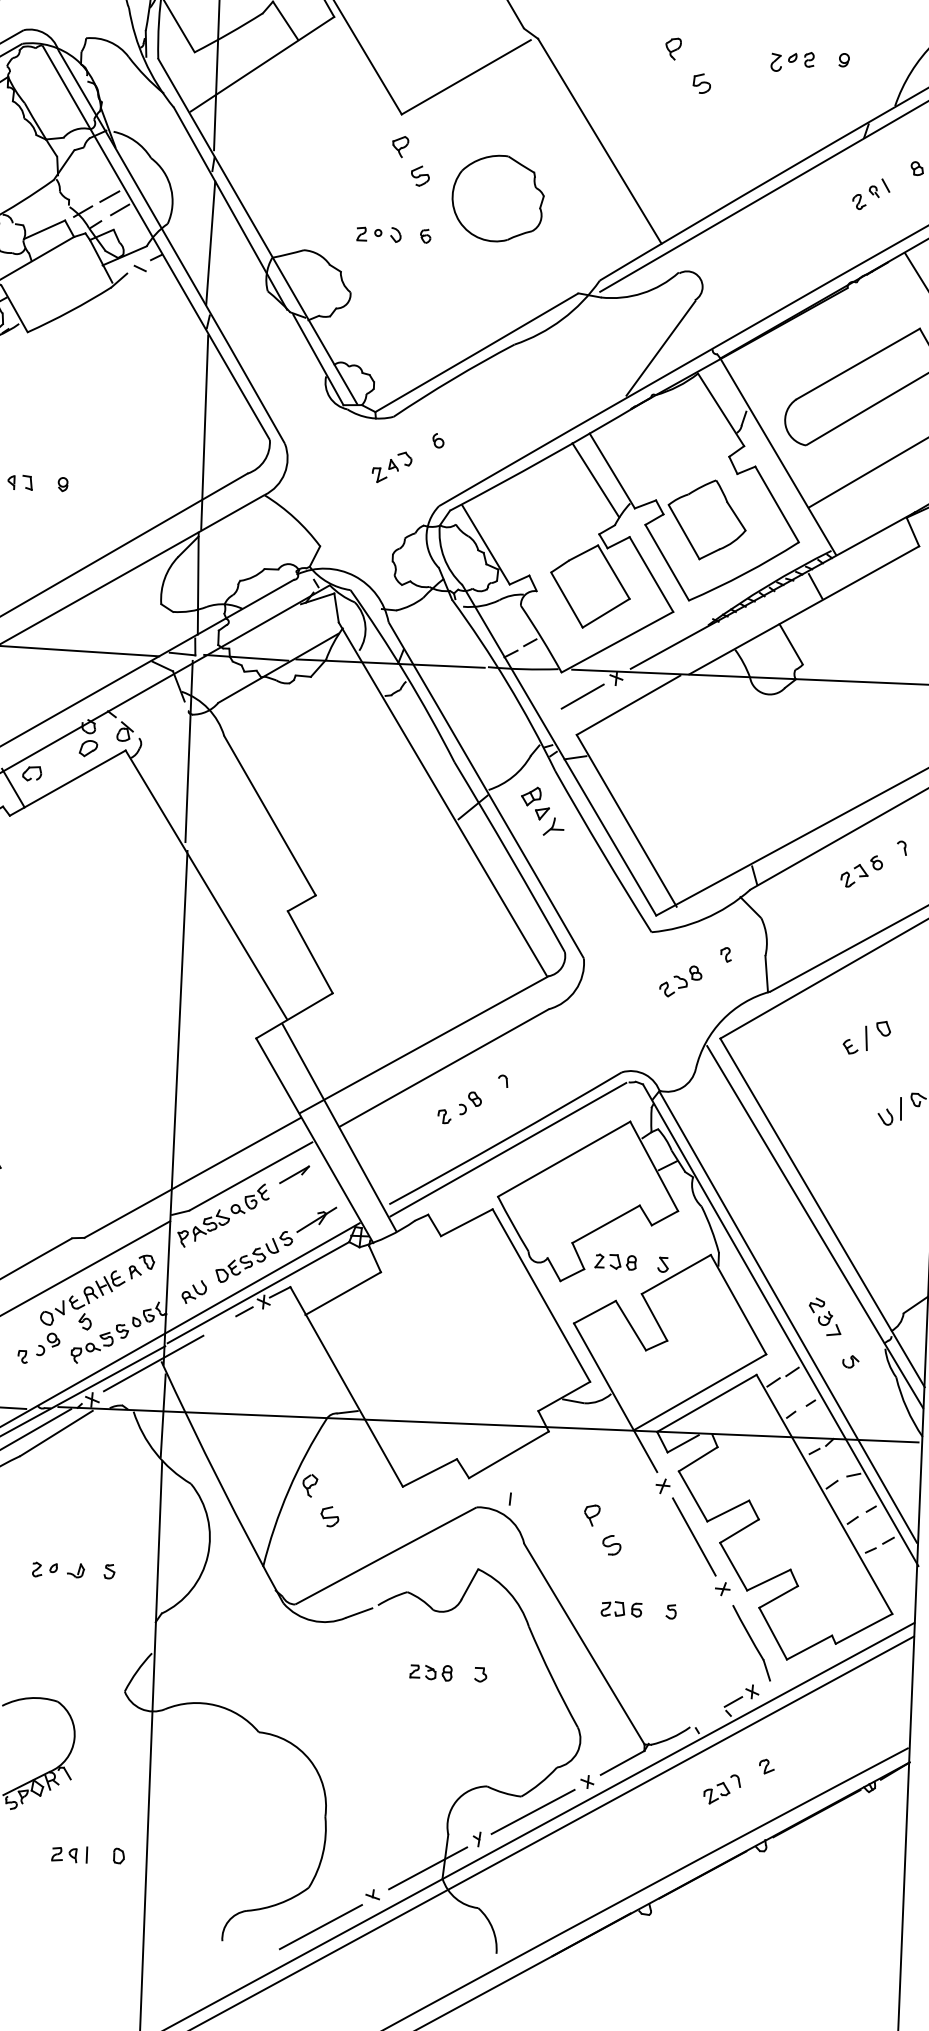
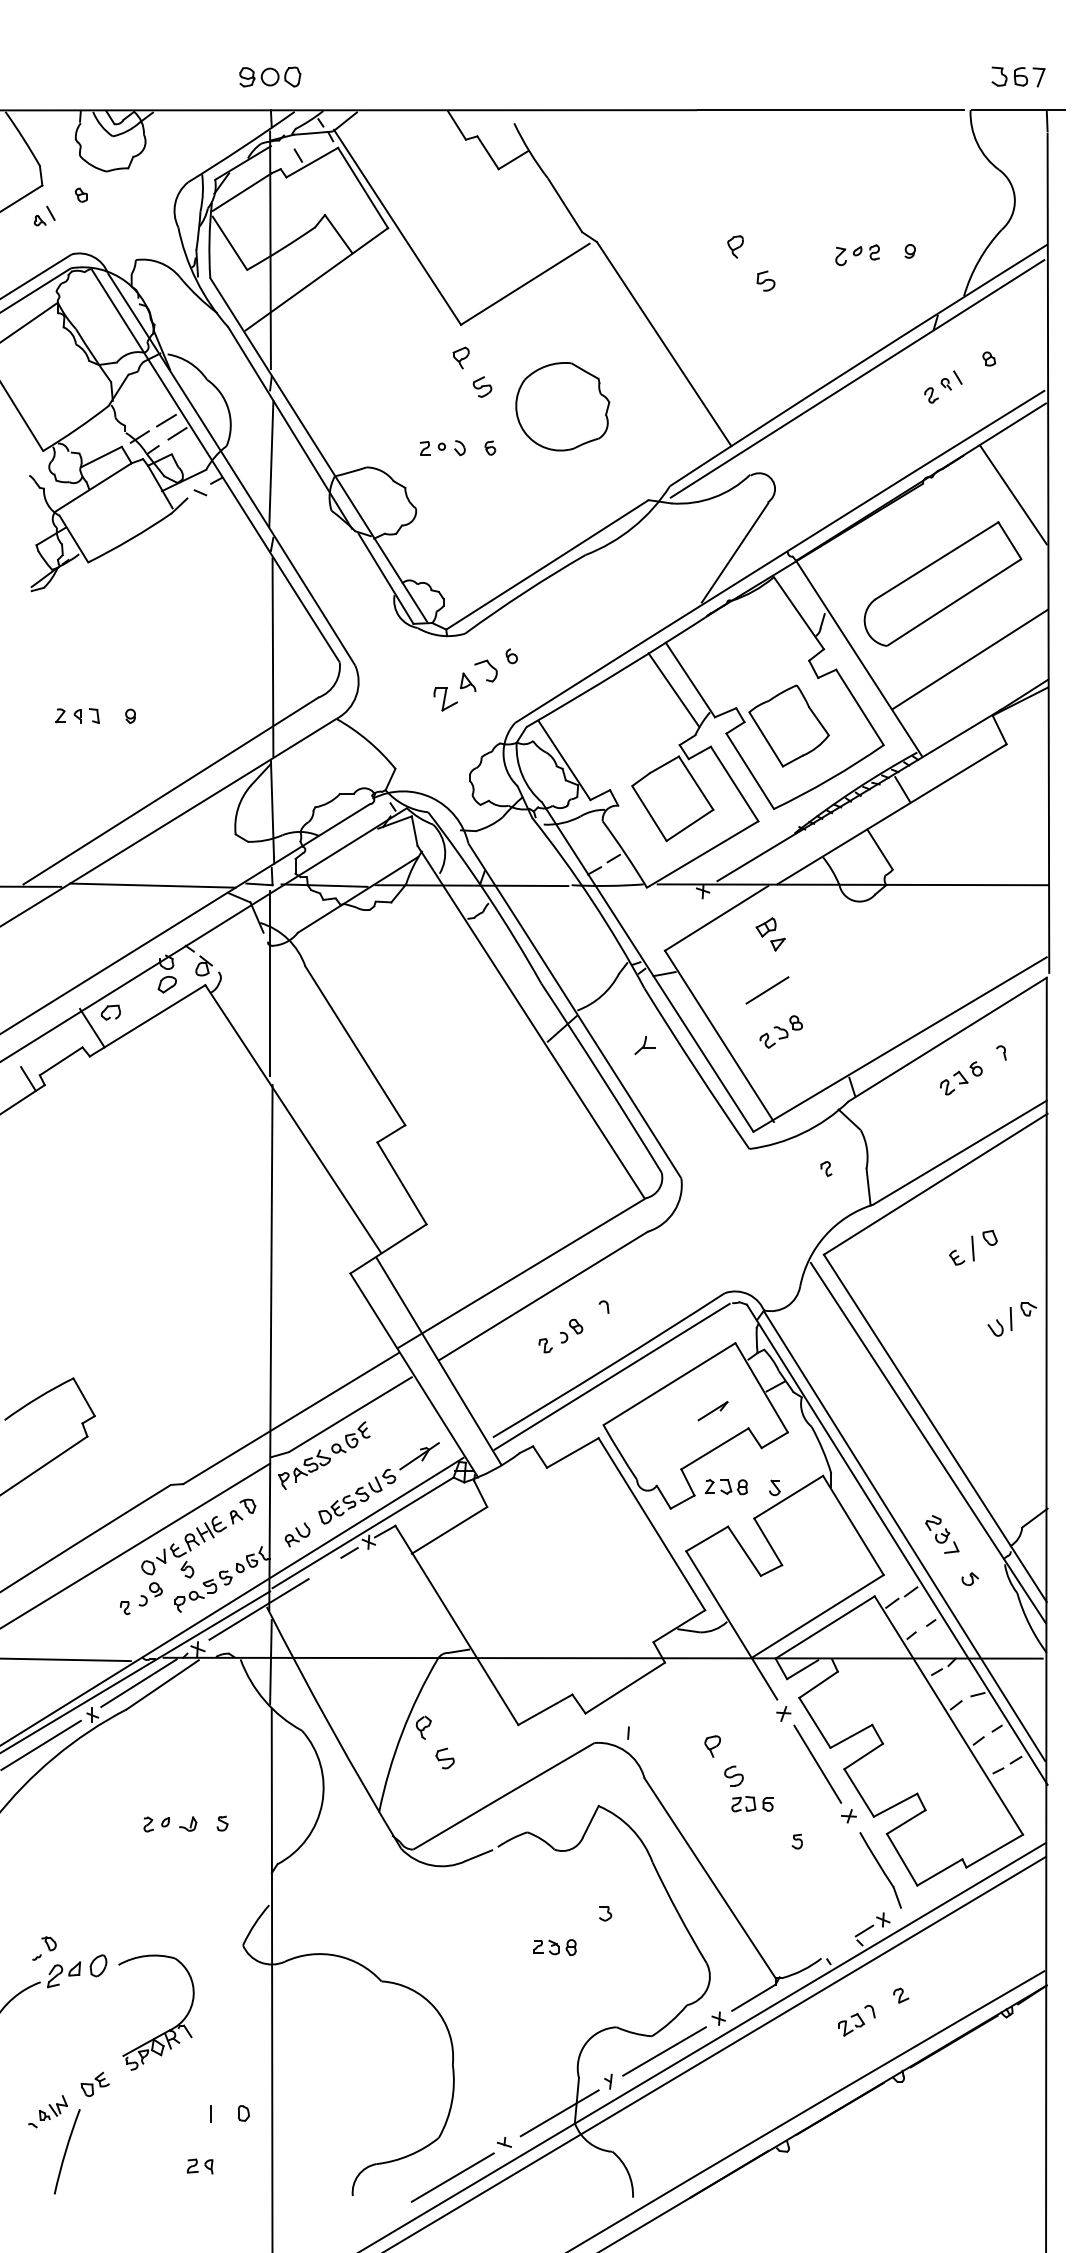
part: (392, 466) -> (465, 684), size x1.6
line: (582, 696) -> (767, 990), moved
part: (535, 803) -> (770, 934), moved
part: (680, 980) -> (780, 1031), moved
part: (293, 1175) -> (712, 1411), moved
part: (621, 1609) -> (752, 1804), moved
part: (430, 1672) -> (554, 1947), moved
part: (63, 1854) -> (199, 2166), moved

